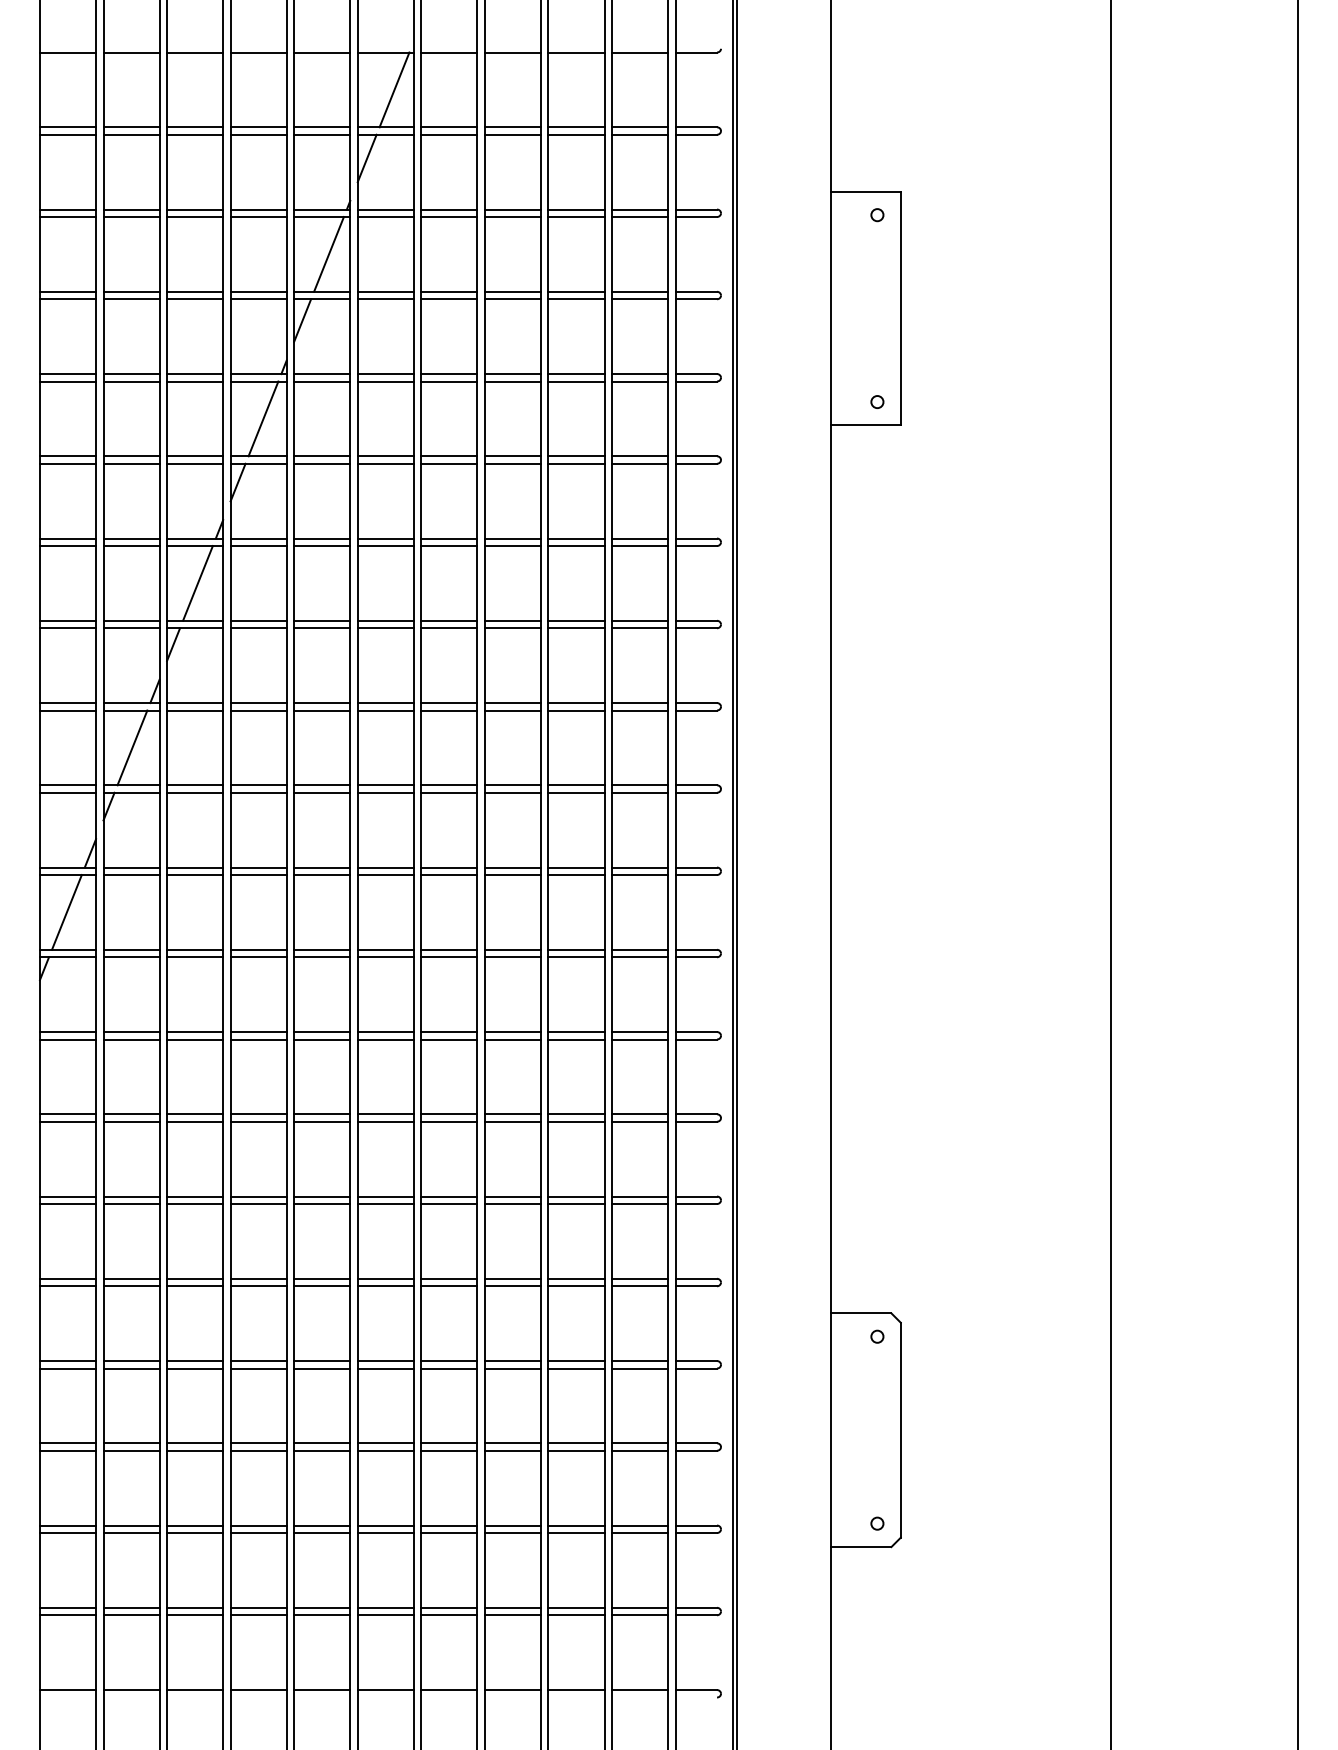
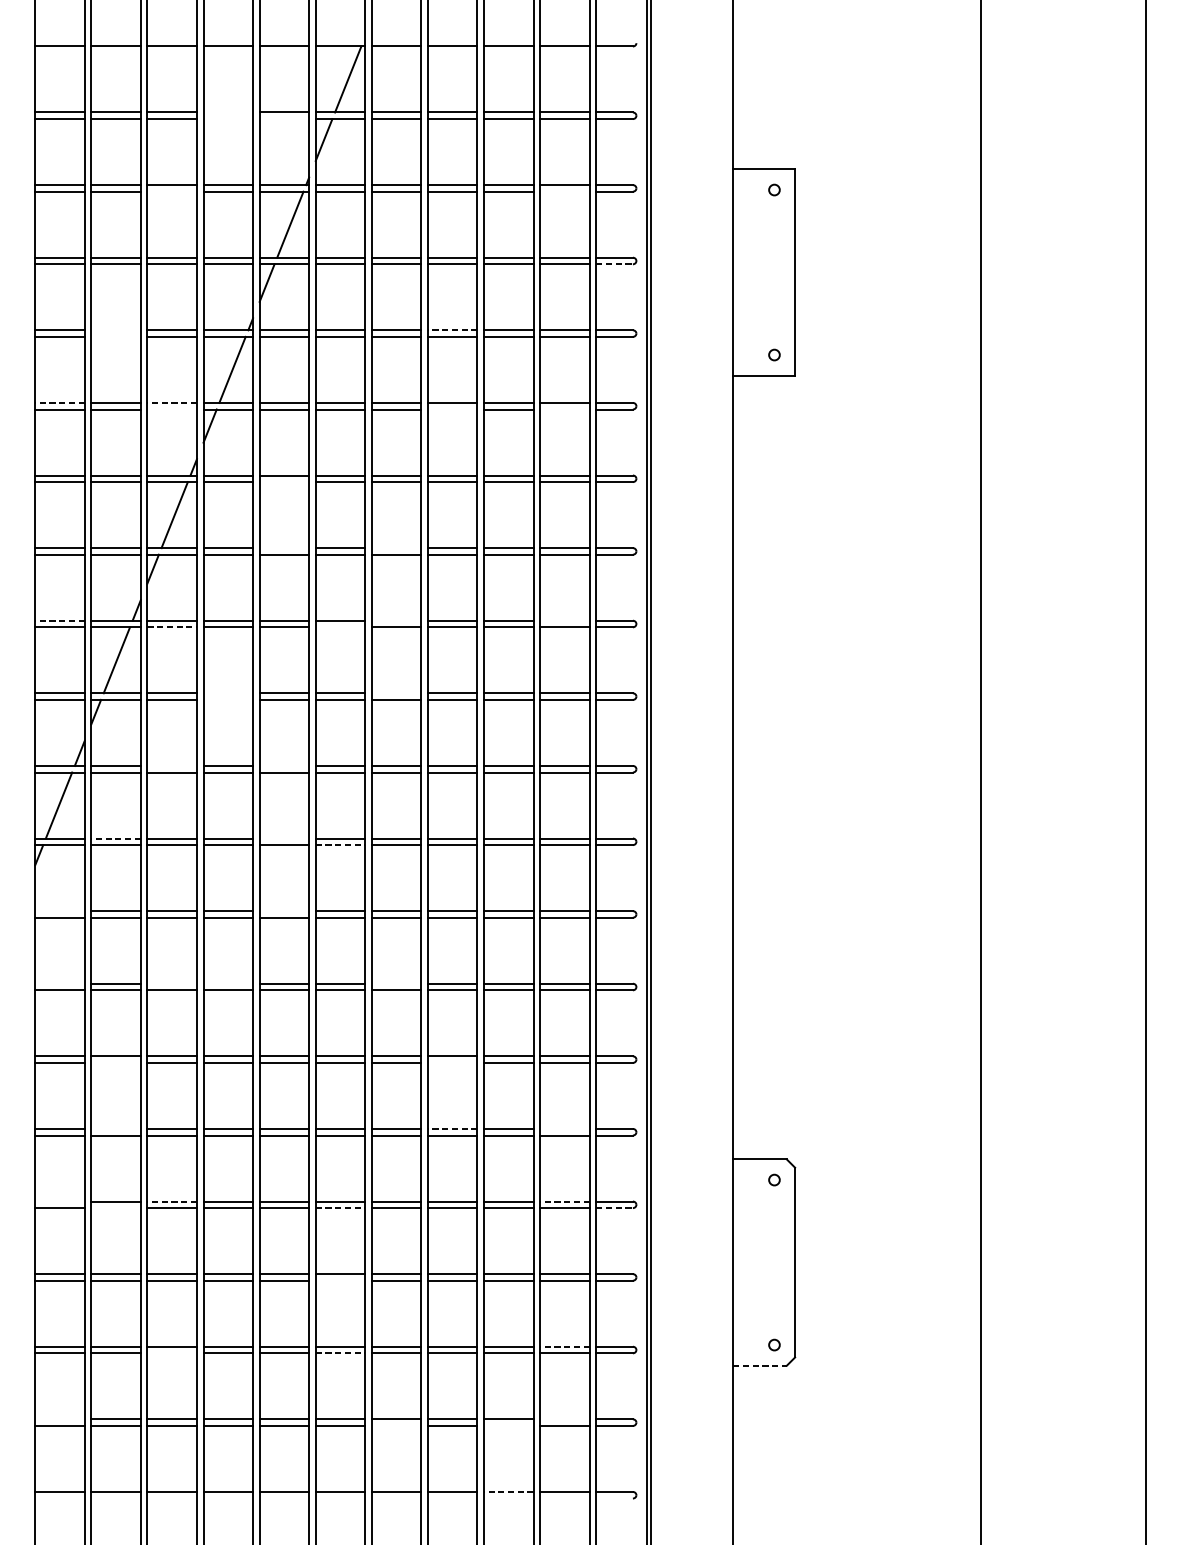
line: (258, 127) -> (228, 112), removed
line: (258, 134) -> (228, 118), removed
line: (322, 134) -> (284, 118), removed
line: (195, 217) -> (172, 192), removed
line: (639, 217) -> (564, 192), removed
line: (696, 299) -> (614, 264), solid -> dashed
line: (131, 374) -> (116, 330), removed
line: (512, 374) -> (452, 330), solid -> dashed
line: (131, 381) -> (116, 336), removed
line: (67, 456) -> (59, 403), solid -> dashed
line: (194, 456) -> (171, 403), solid -> dashed
line: (195, 463) -> (172, 409), removed
line: (512, 463) -> (452, 409), removed
line: (639, 463) -> (564, 409), removed
line: (322, 546) -> (284, 482), removed
line: (322, 620) -> (284, 547), removed
line: (449, 620) -> (396, 547), removed
line: (67, 703) -> (59, 621), solid -> dashed
line: (449, 703) -> (396, 621), removed
line: (639, 703) -> (564, 621), removed
line: (195, 710) -> (172, 627), solid -> dashed
line: (385, 710) -> (340, 627), removed
line: (258, 785) -> (228, 693), removed
line: (449, 785) -> (396, 693), removed
line: (258, 792) -> (228, 699), removed
line: (195, 867) -> (172, 765), removed
line: (322, 867) -> (284, 765), removed
line: (131, 949) -> (116, 838), solid -> dashed
line: (322, 949) -> (284, 838), removed
line: (386, 957) -> (341, 845), solid -> dashed
line: (67, 1032) -> (59, 911), removed
line: (322, 1032) -> (284, 911), removed
line: (67, 1114) -> (59, 983), removed
line: (195, 1114) -> (172, 983), removed
line: (258, 1114) -> (228, 983), removed
line: (449, 1114) -> (396, 983), removed
line: (131, 1204) -> (116, 1063), removed
line: (512, 1204) -> (452, 1063), removed
line: (131, 1278) -> (116, 1128), removed
line: (512, 1278) -> (452, 1128), solid -> dashed
line: (639, 1278) -> (564, 1128), removed
line: (67, 1361) -> (59, 1201), removed
line: (194, 1361) -> (171, 1201), solid -> dashed
line: (639, 1361) -> (564, 1201), solid -> dashed
line: (131, 1368) -> (116, 1208), removed
line: (386, 1368) -> (341, 1208), solid -> dashed
line: (696, 1368) -> (614, 1208), solid -> dashed
line: (385, 1450) -> (340, 1280), removed
line: (639, 1525) -> (564, 1346), solid -> dashed
line: (195, 1533) -> (172, 1353), removed
line: (386, 1533) -> (341, 1353), solid -> dashed
line: (861, 1547) -> (760, 1366), solid -> dashed
line: (67, 1607) -> (59, 1419), removed
line: (639, 1607) -> (564, 1419), removed
line: (449, 1615) -> (396, 1426), removed
line: (576, 1615) -> (508, 1426), removed
line: (575, 1690) -> (507, 1492), solid -> dashed

